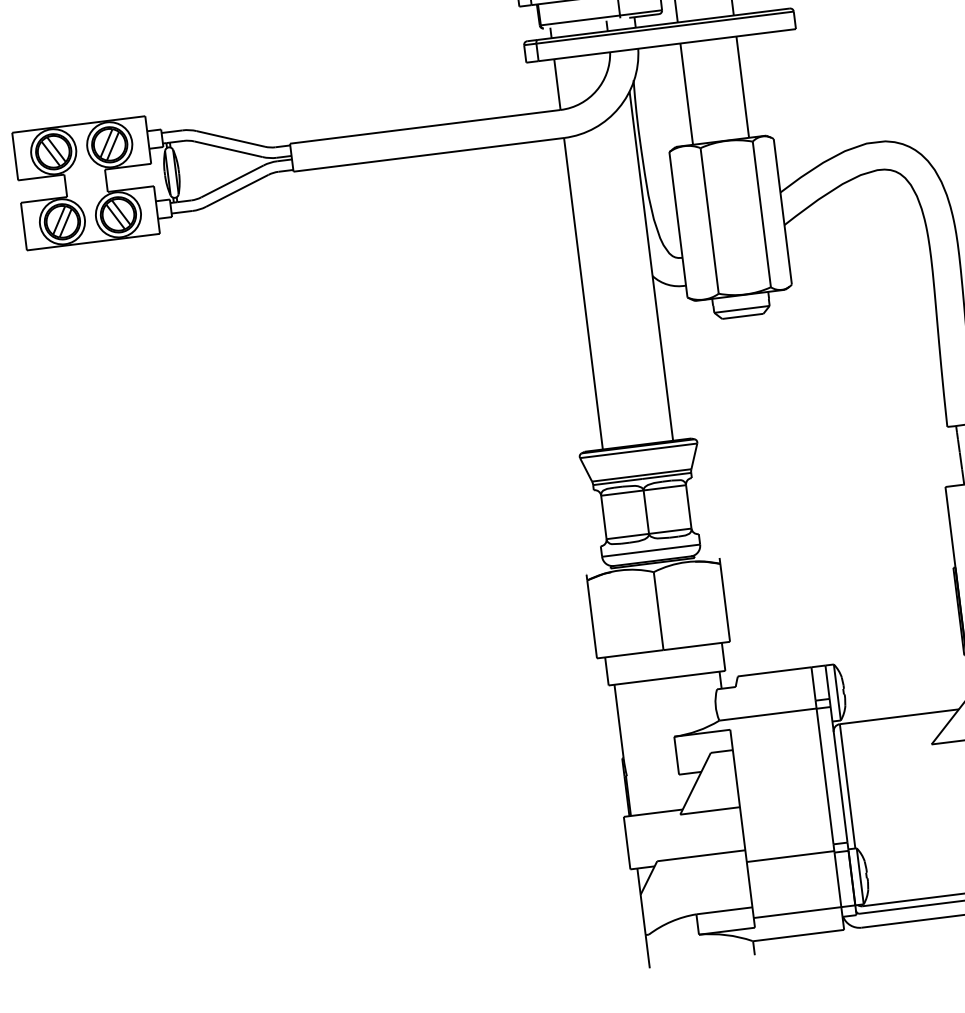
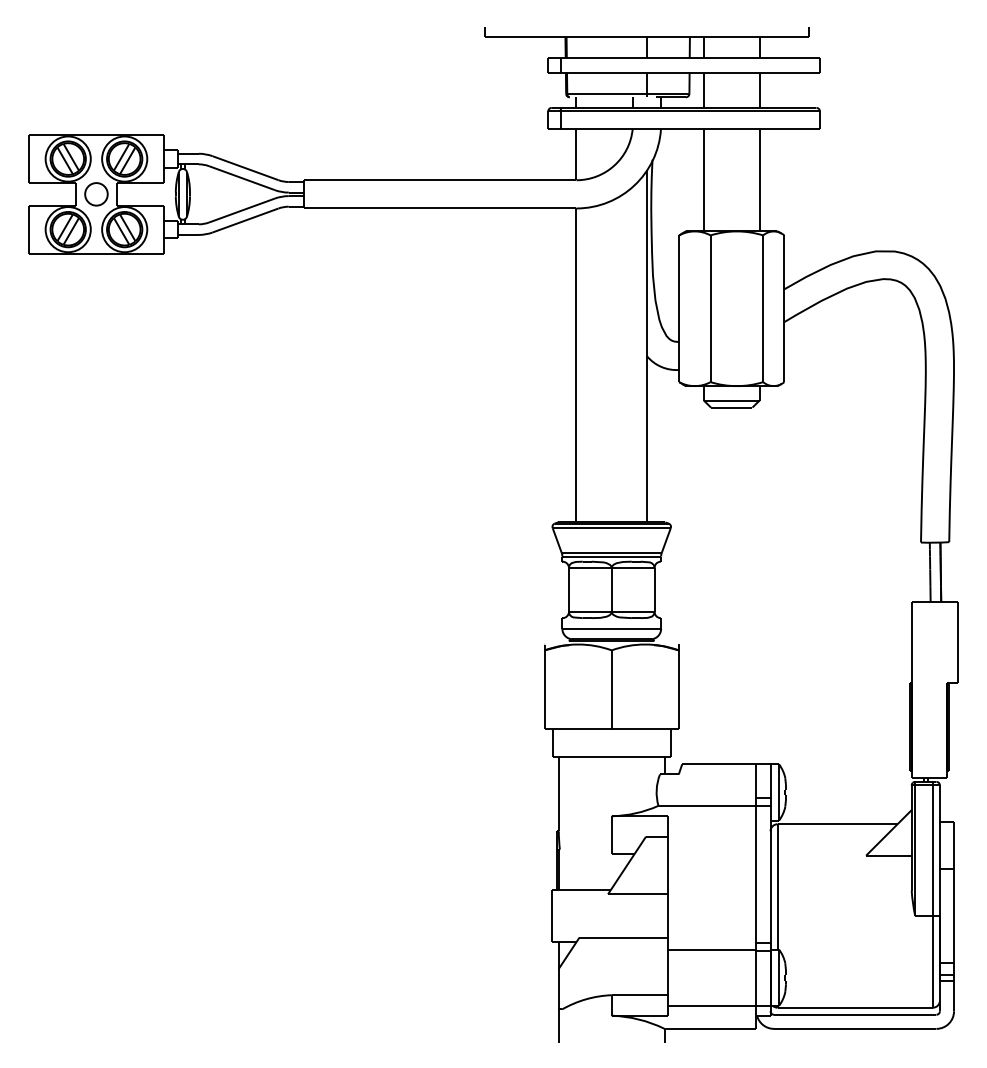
part: (86, 183) -> (96, 194), added

